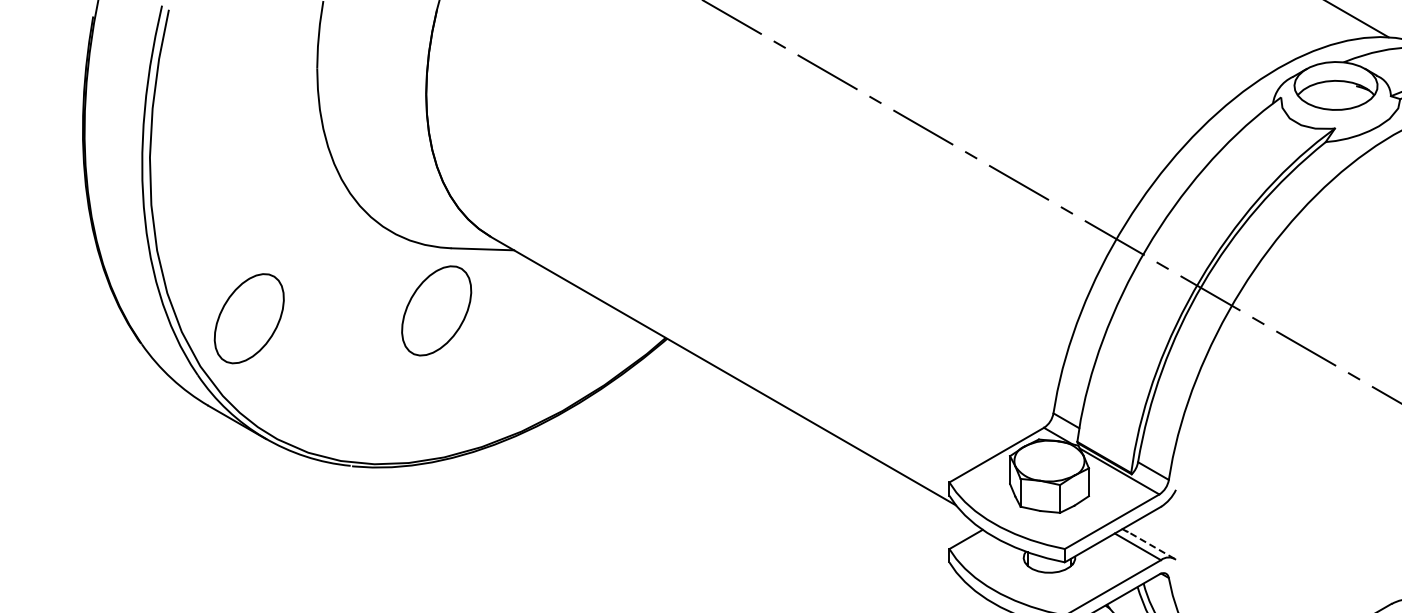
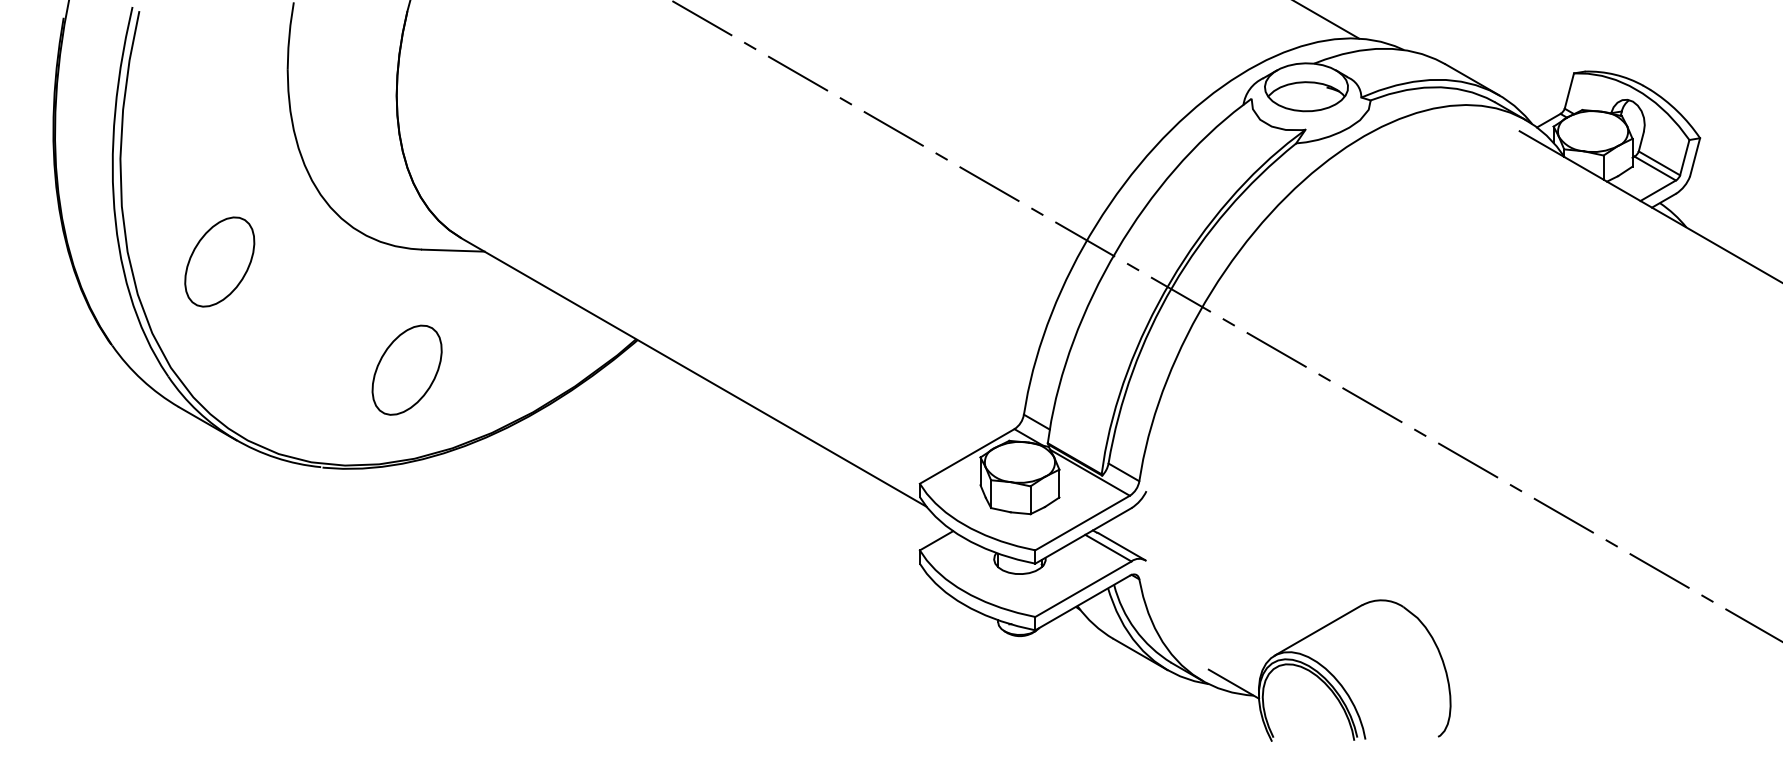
part: (436, 310) -> (406, 369), moved
part: (249, 318) -> (219, 261), moved
line: (1152, 545) -> (1122, 546), dashed -> solid

